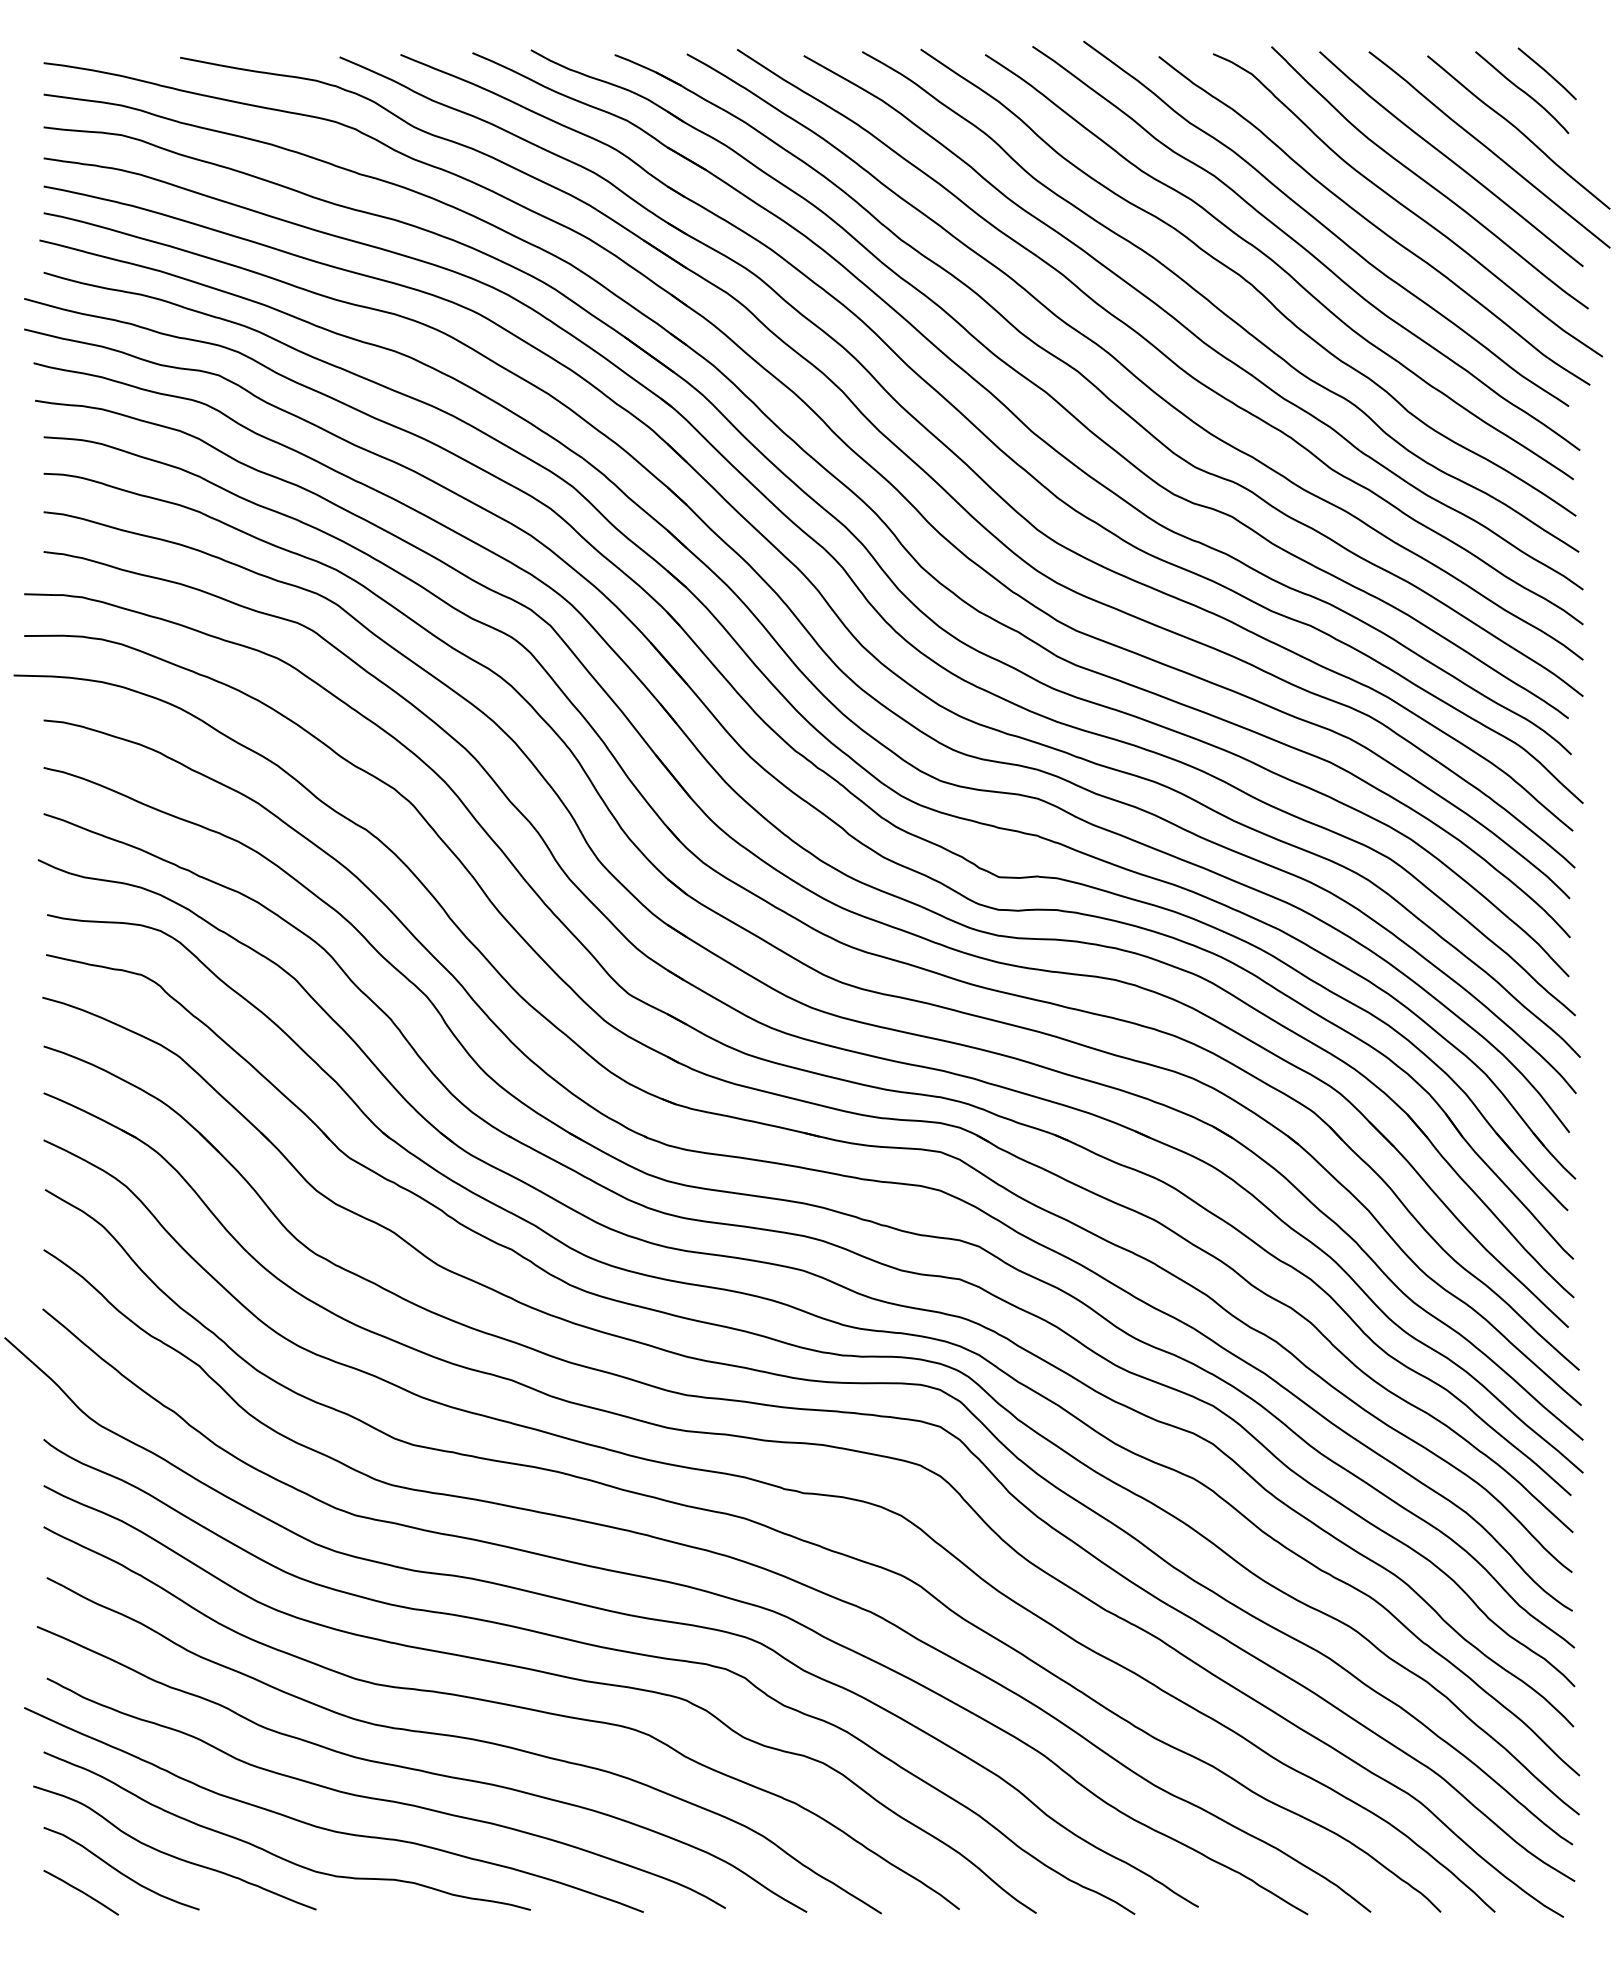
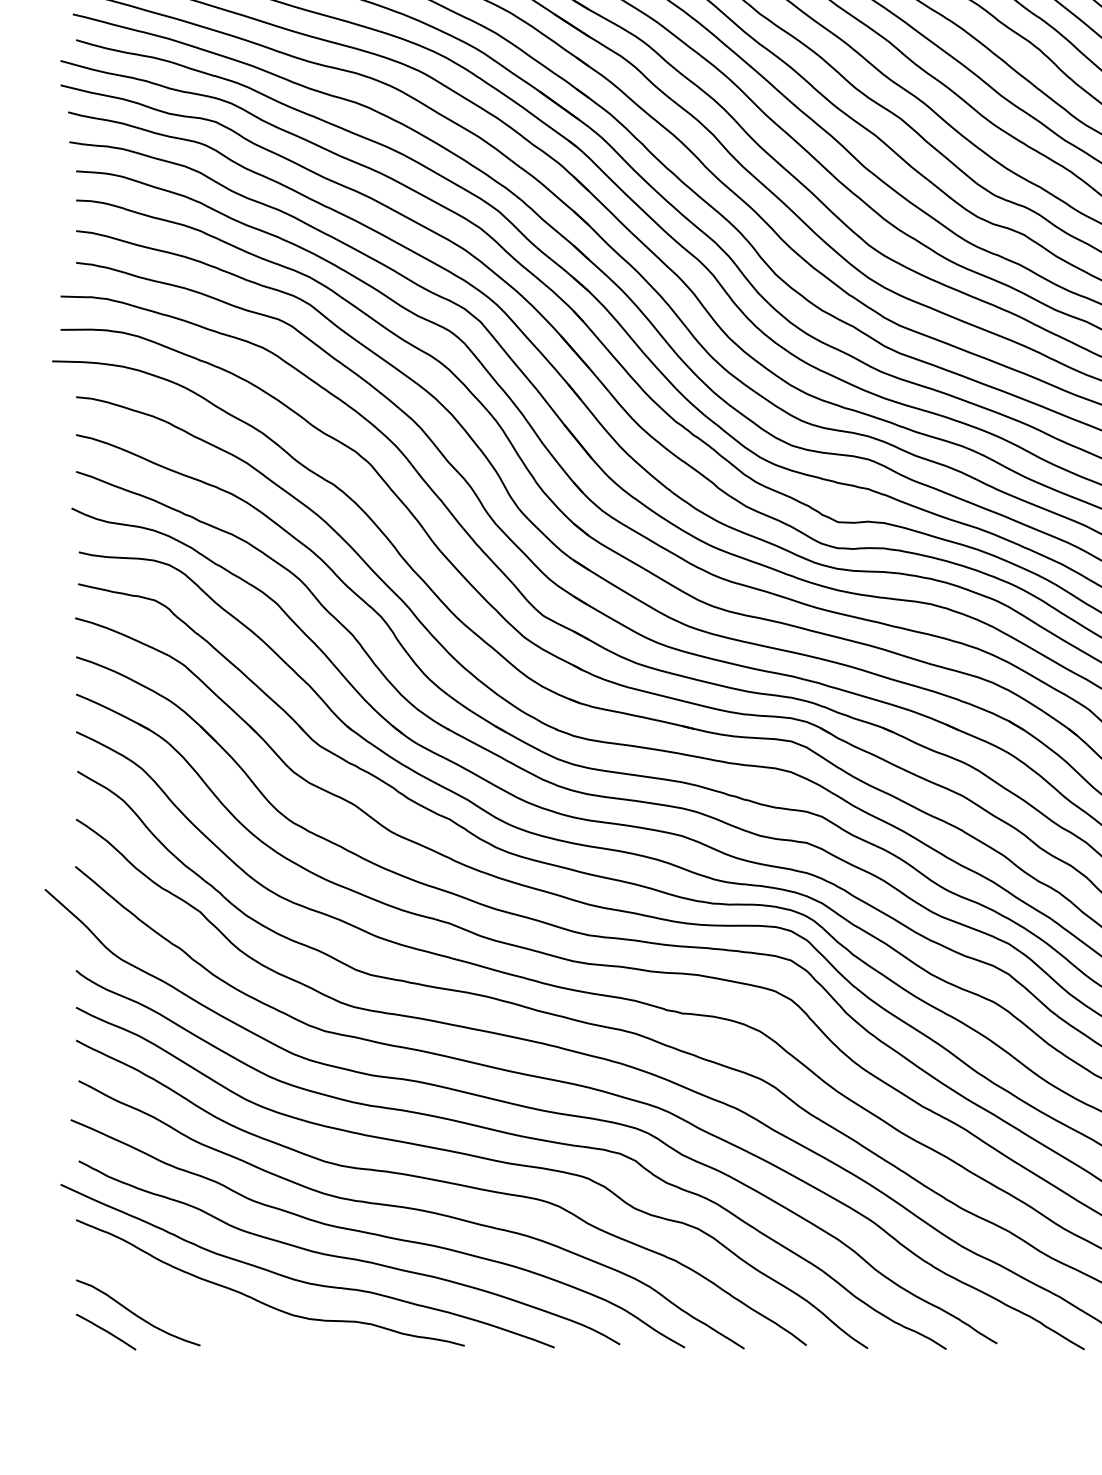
curve: (171, 1854) -> (178, 1301), removed

